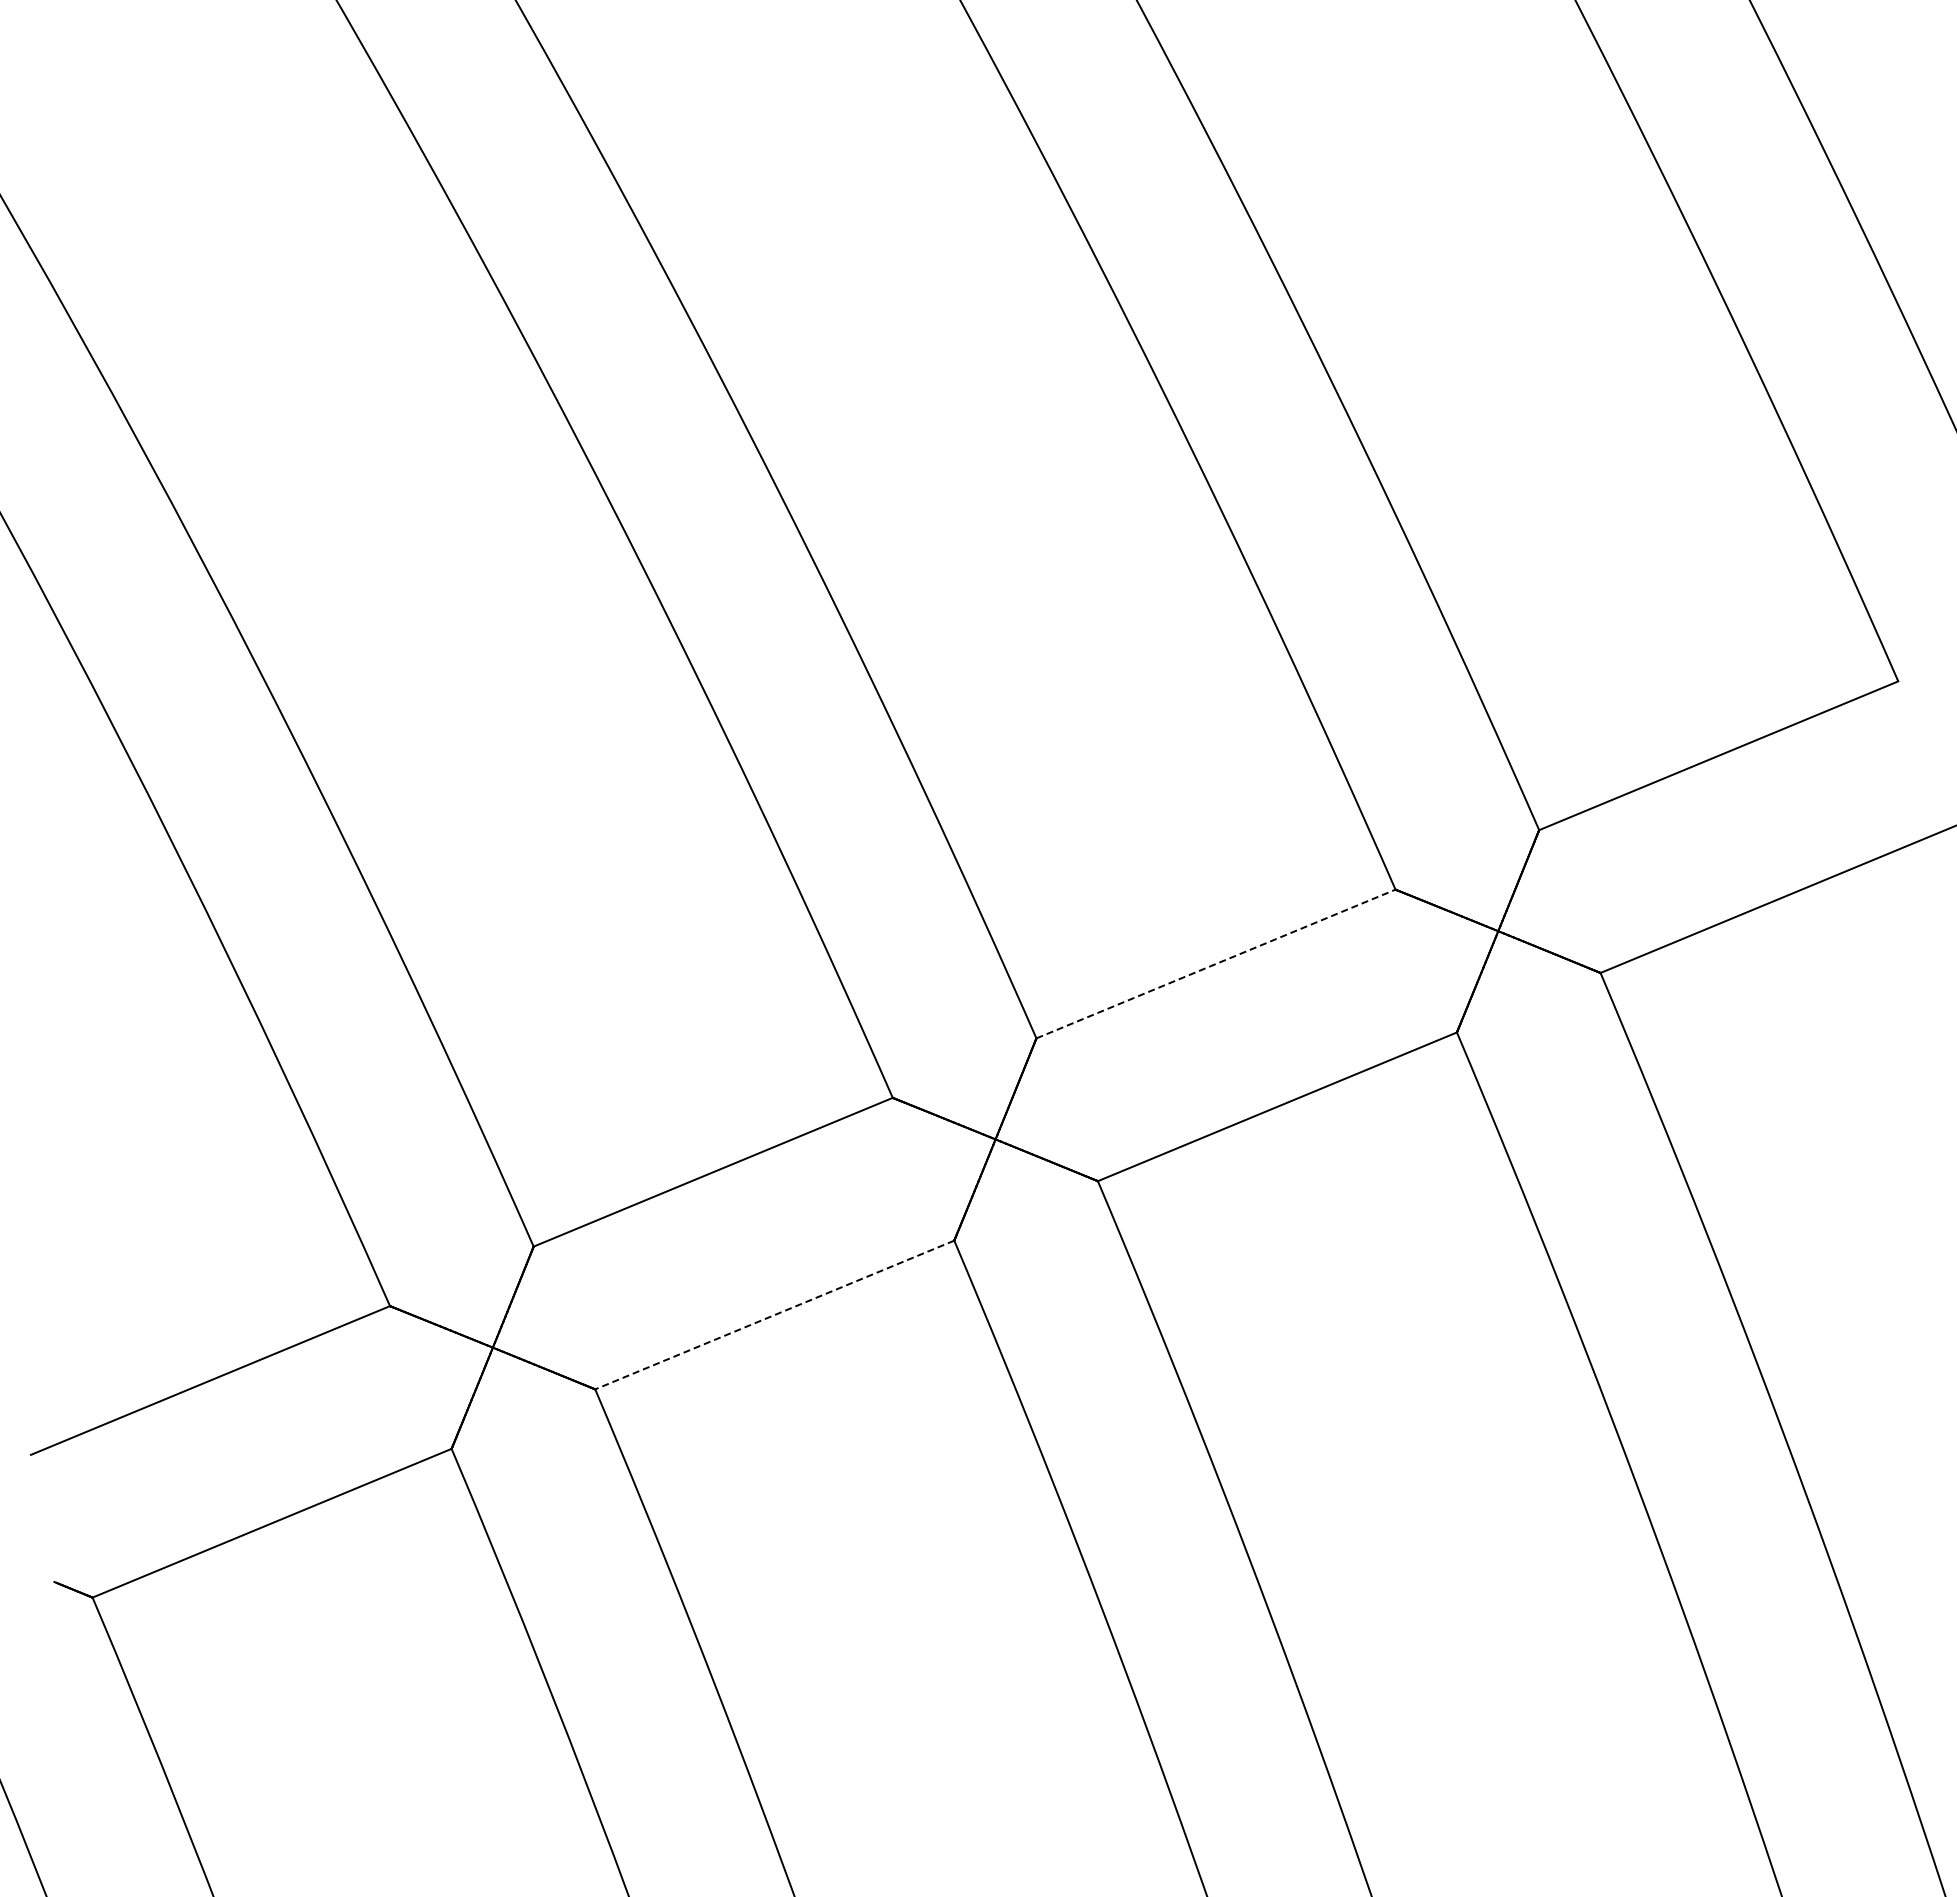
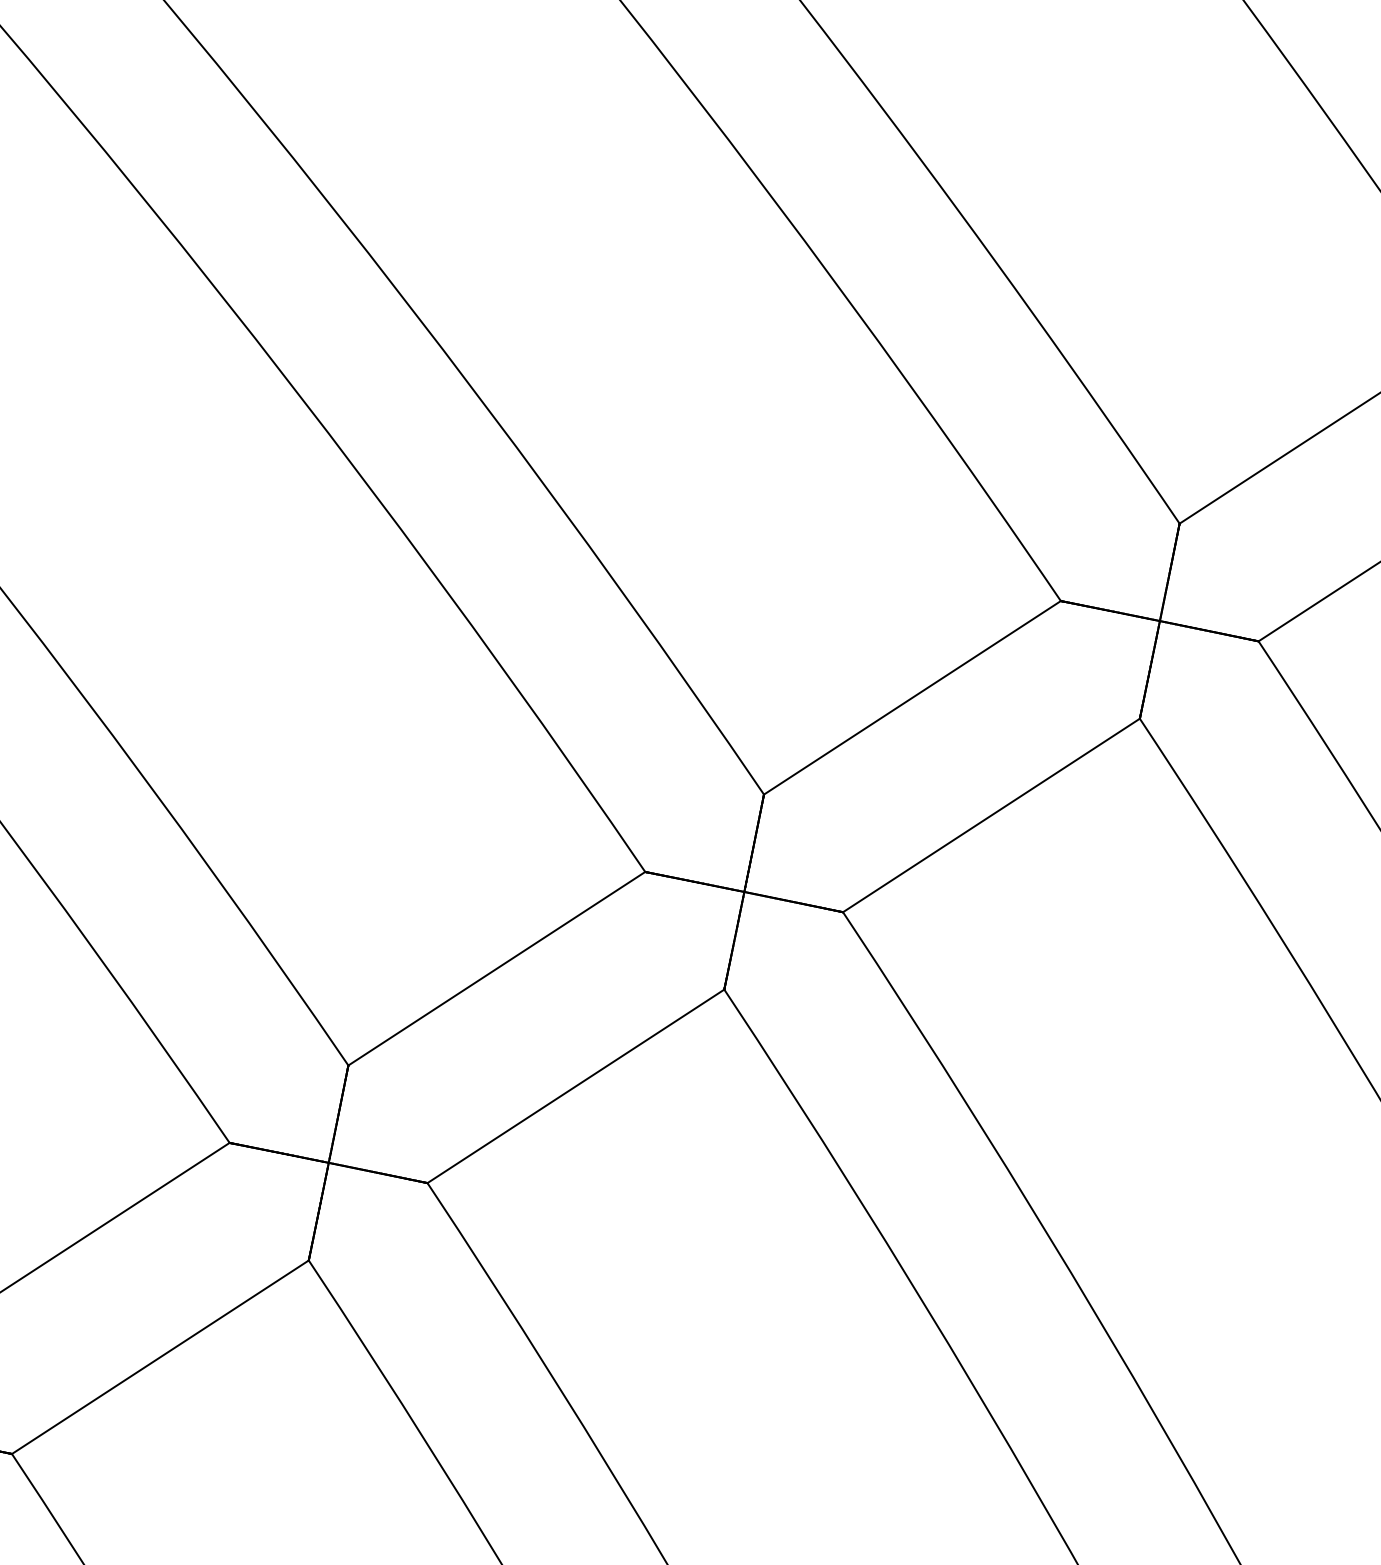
line: (1216, 963) -> (912, 697), dashed -> solid
line: (774, 1315) -> (575, 1086), dashed -> solid

